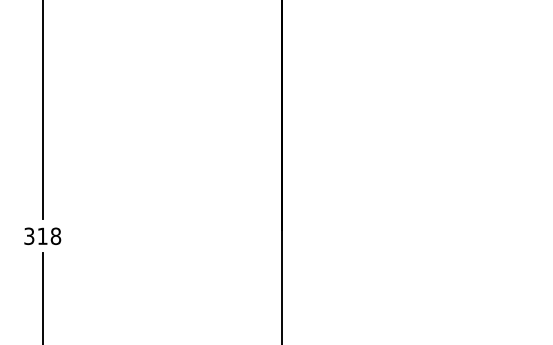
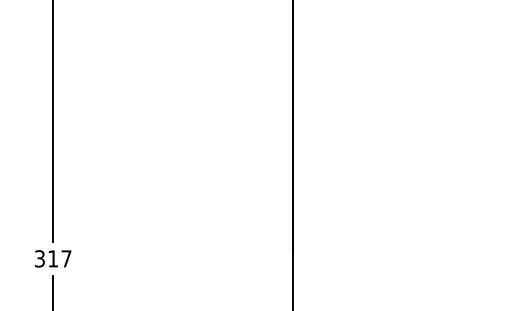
text: (55, 236) -> (66, 259), 318 -> 317

